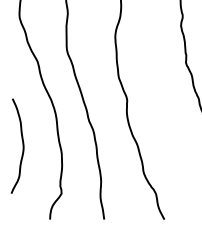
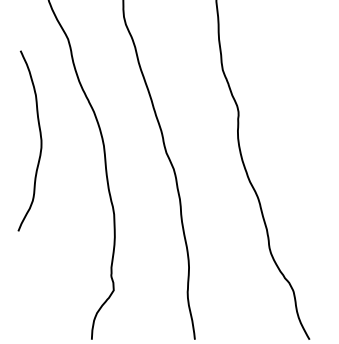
curve: (22, 145) -> (39, 139), moved

